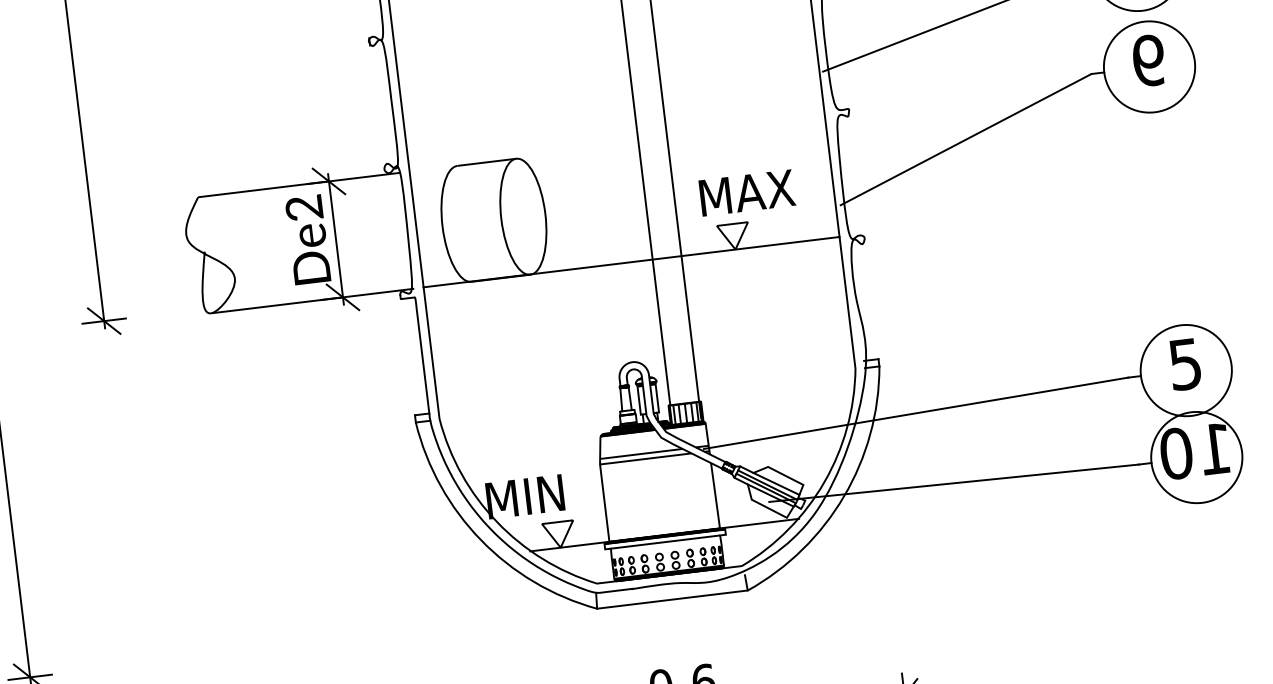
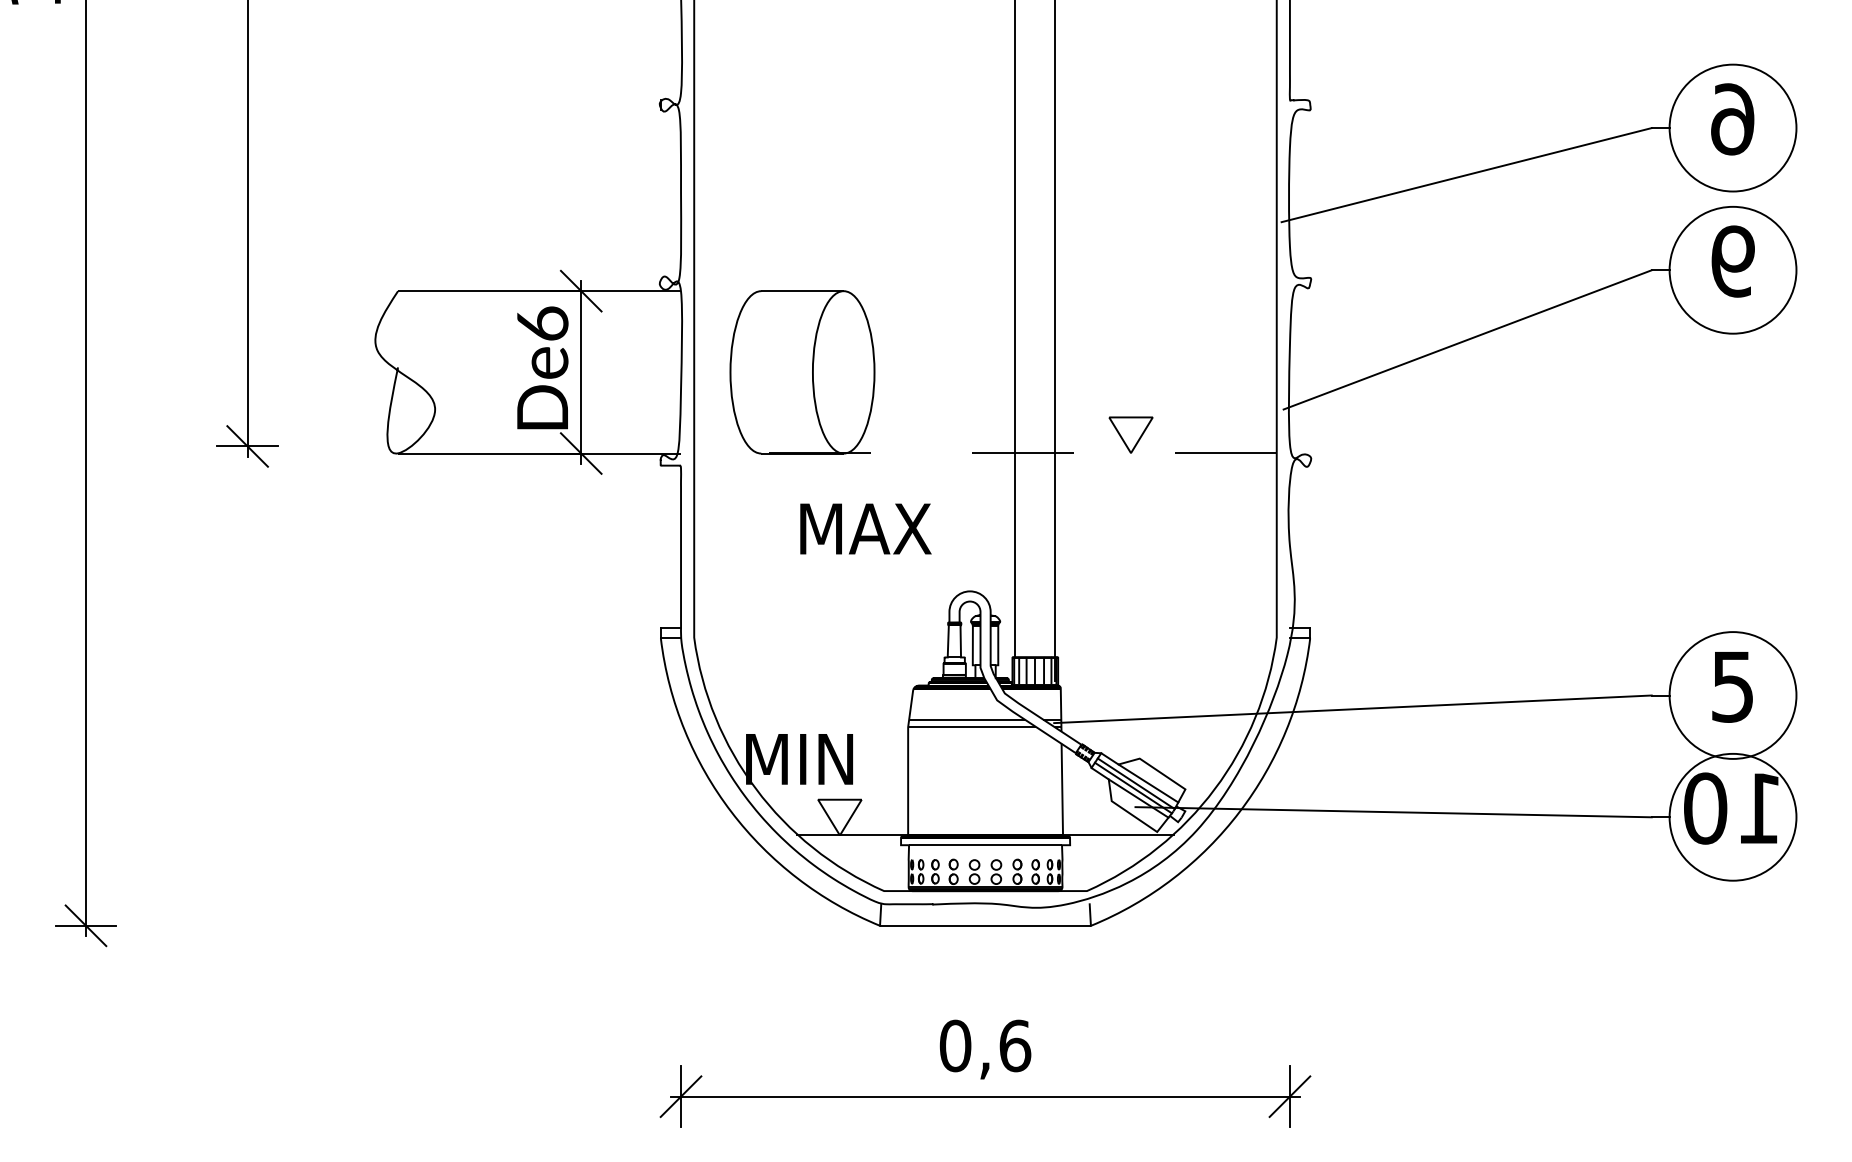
text: (747, 192) -> (865, 528), moved
text: (304, 207) -> (542, 323), De2 -> De6
line: (630, 262) -> (984, 453), solid -> dashed

